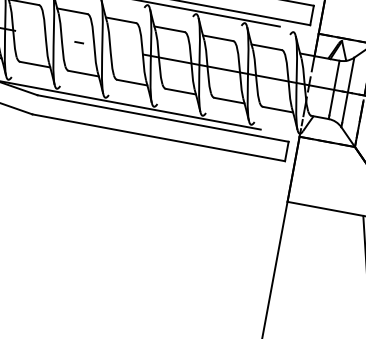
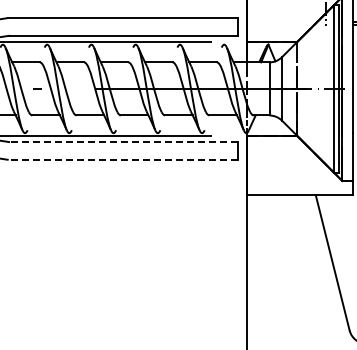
line: (161, 118) -> (122, 142), solid -> dashed
line: (158, 137) -> (122, 159), solid -> dashed

